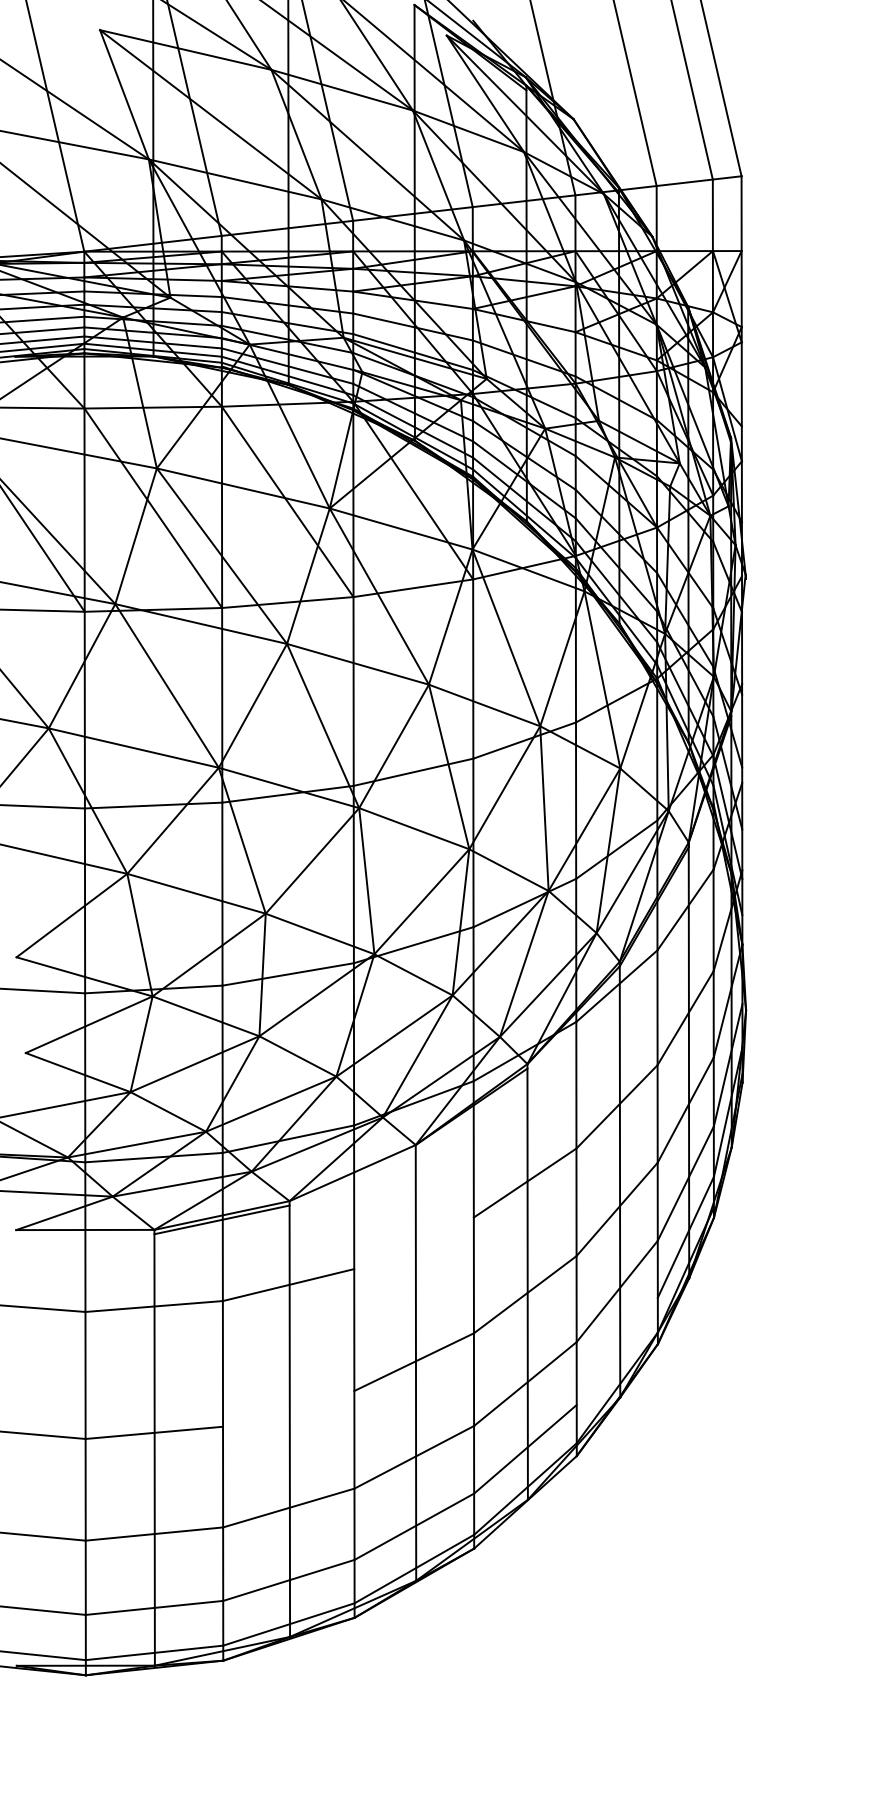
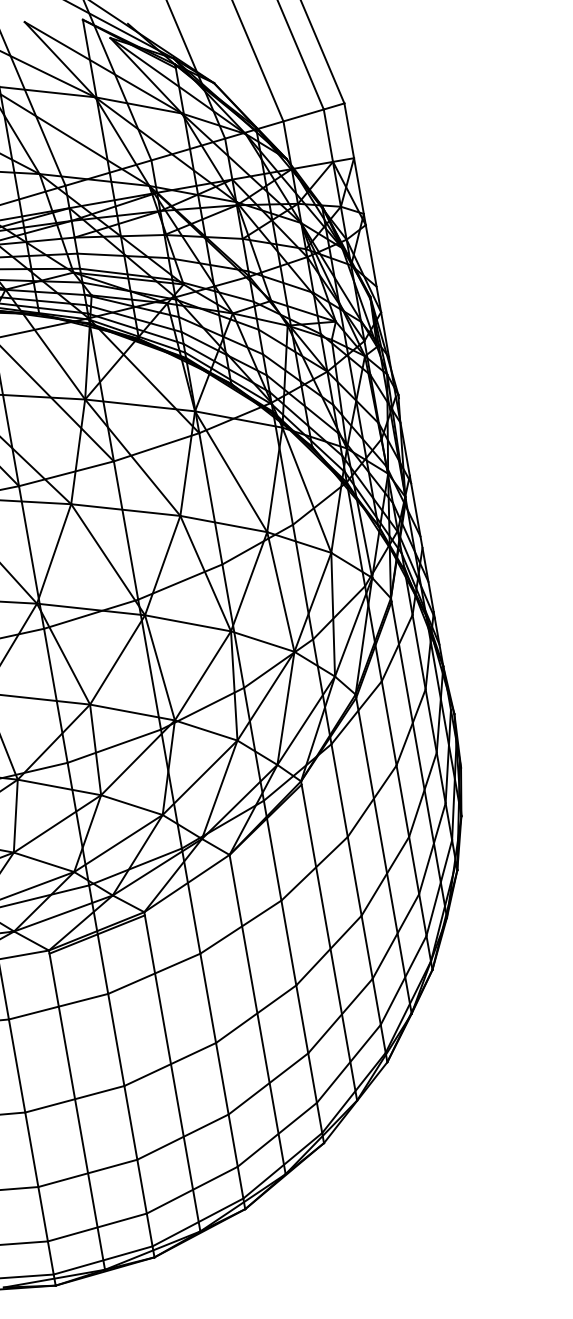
line: (413, 1243) -> (240, 927), added
line: (616, 1351) -> (403, 980), added
line: (288, 1408) -> (170, 1064), added

